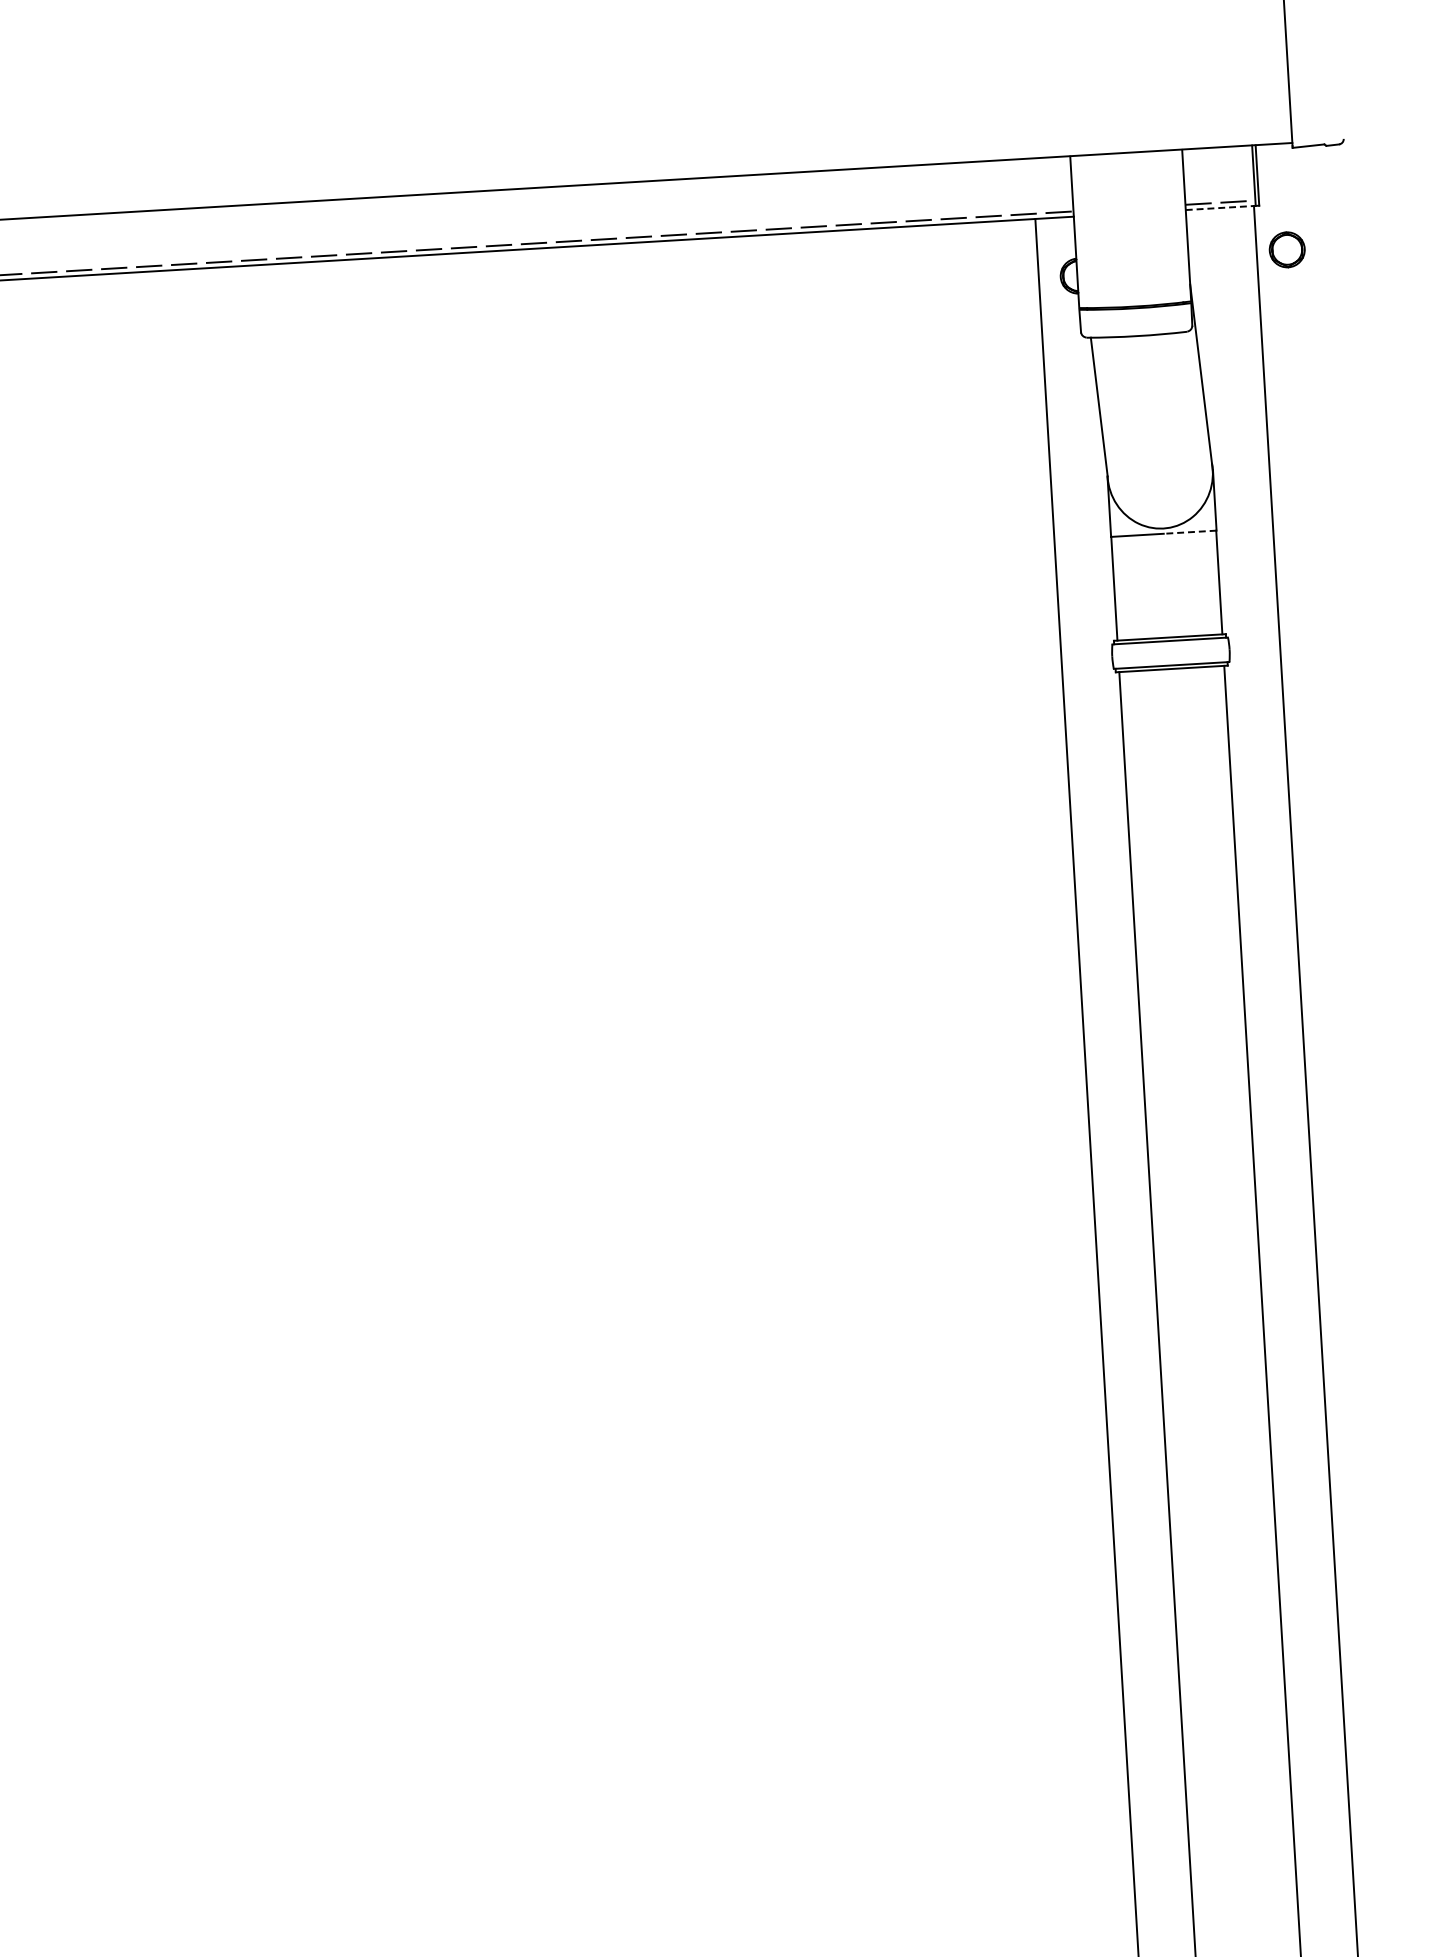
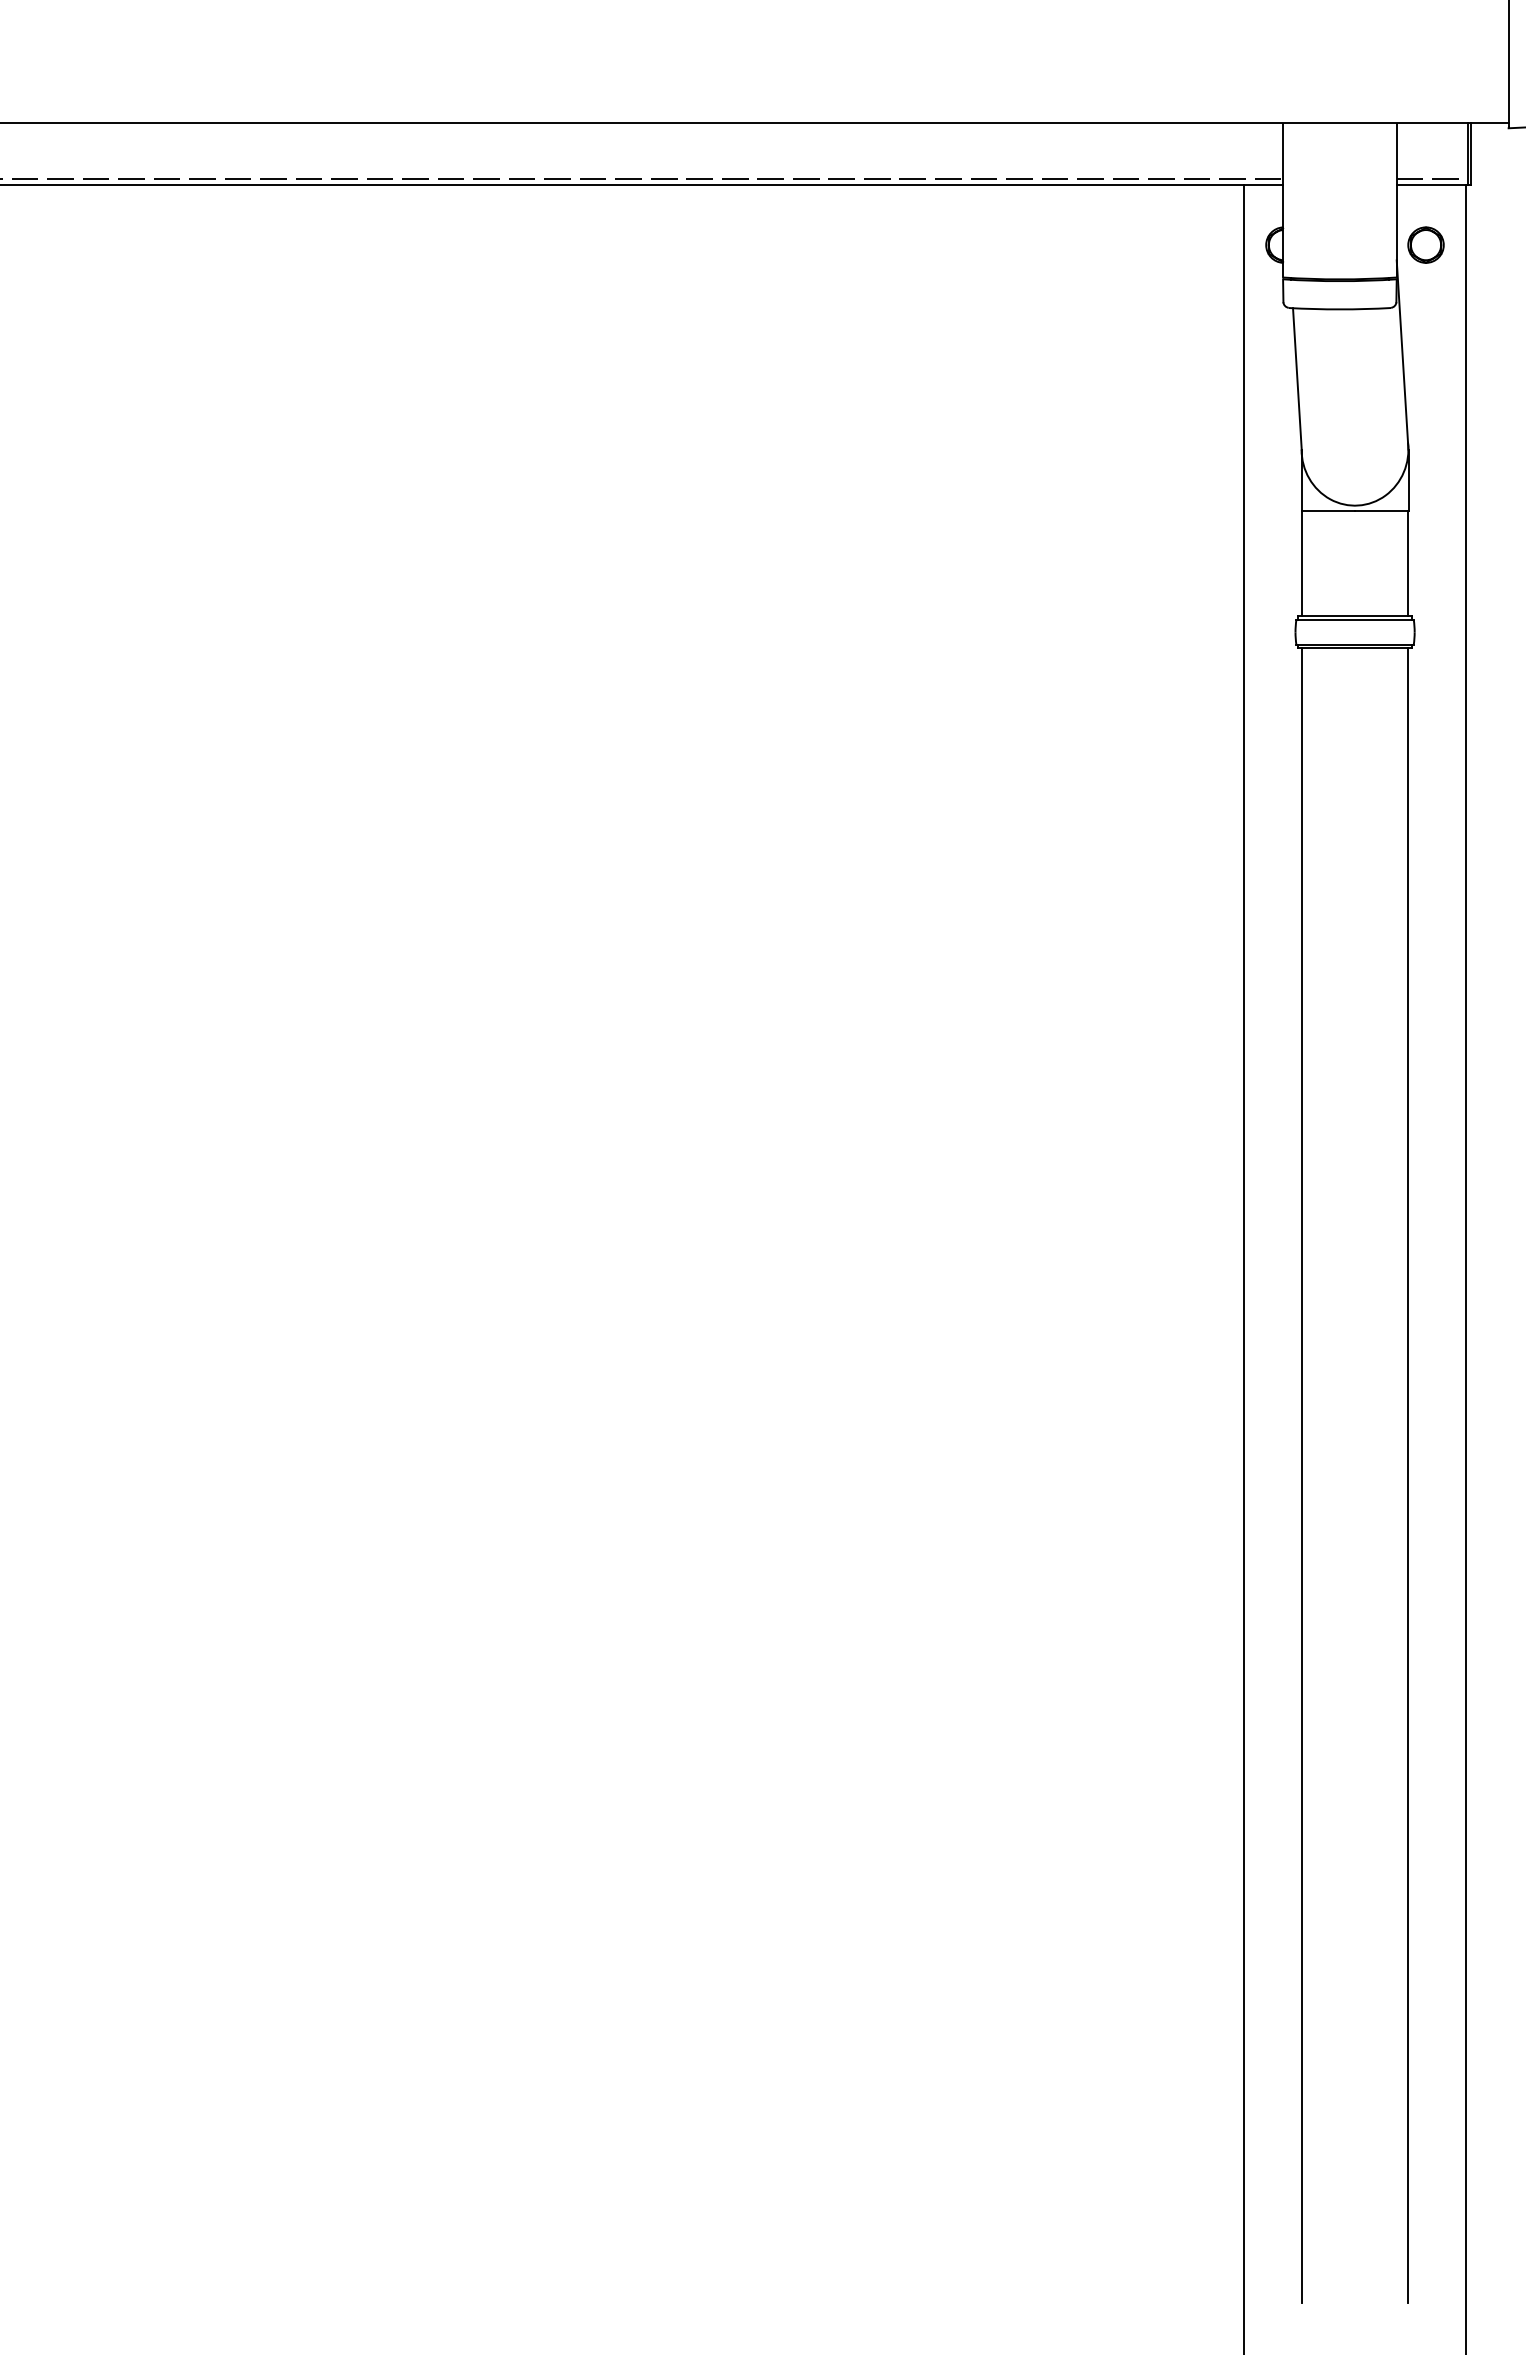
line: (1220, 207) -> (1432, 184), dashed -> solid
part: (1286, 249) -> (1425, 244), moved
line: (1189, 531) -> (1381, 510), dashed -> solid

